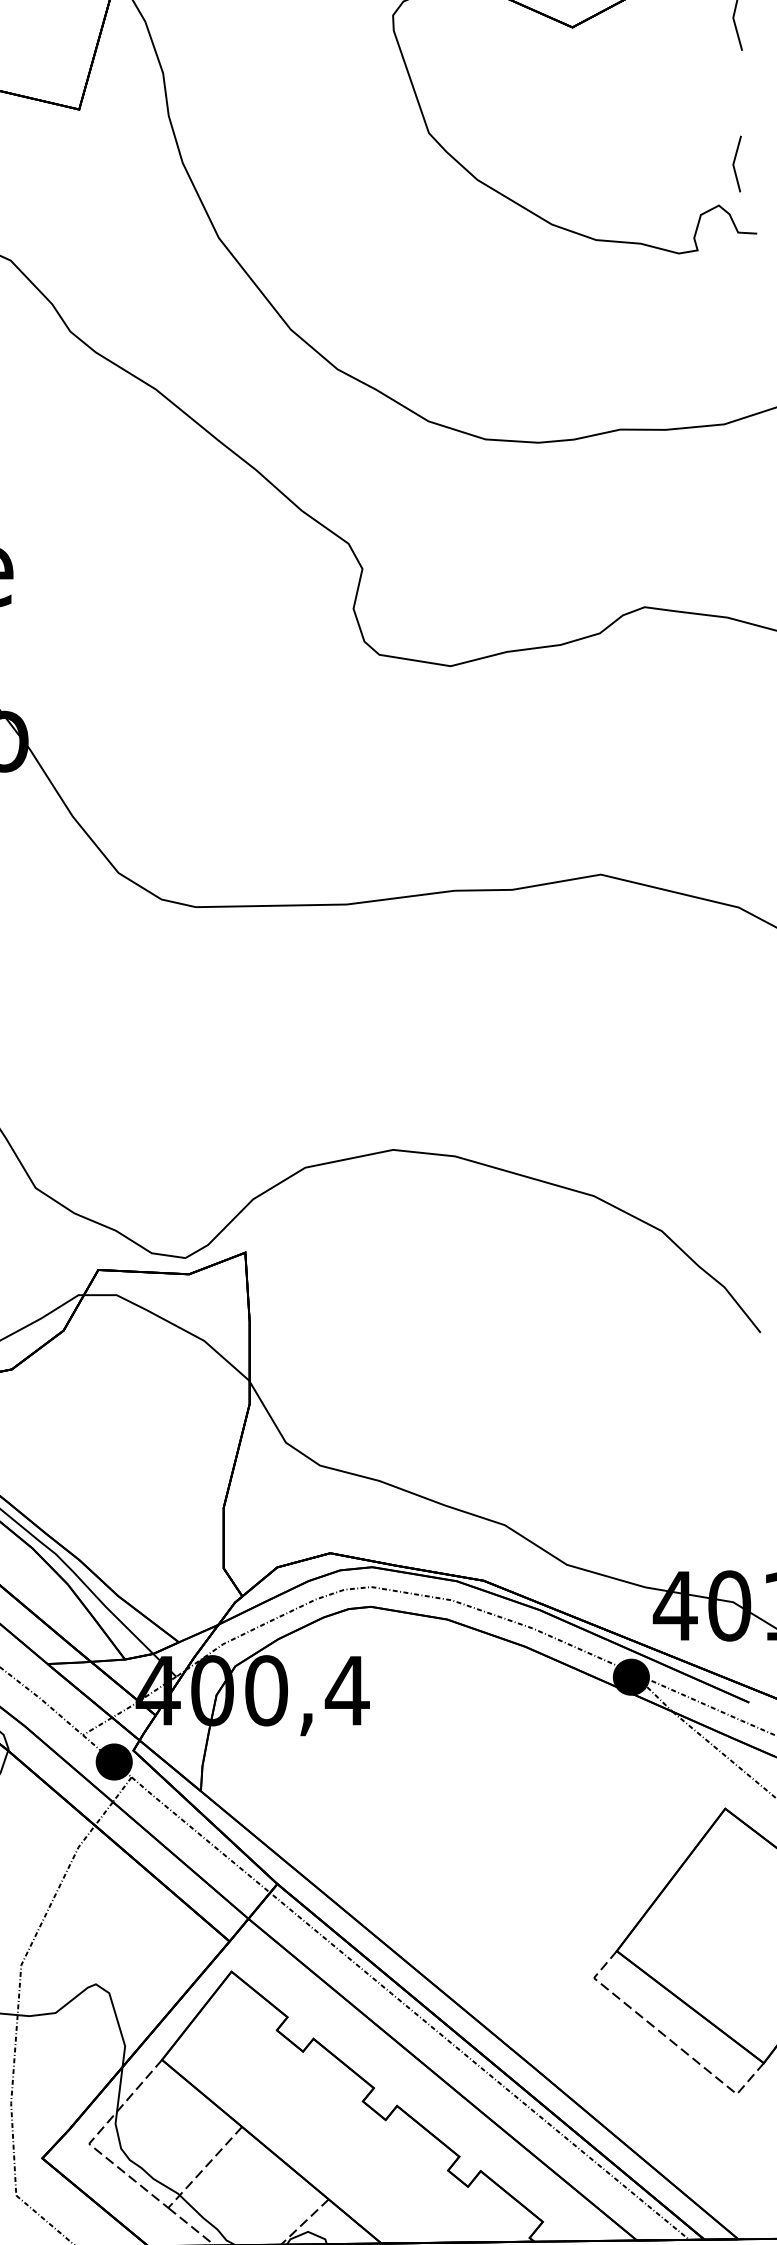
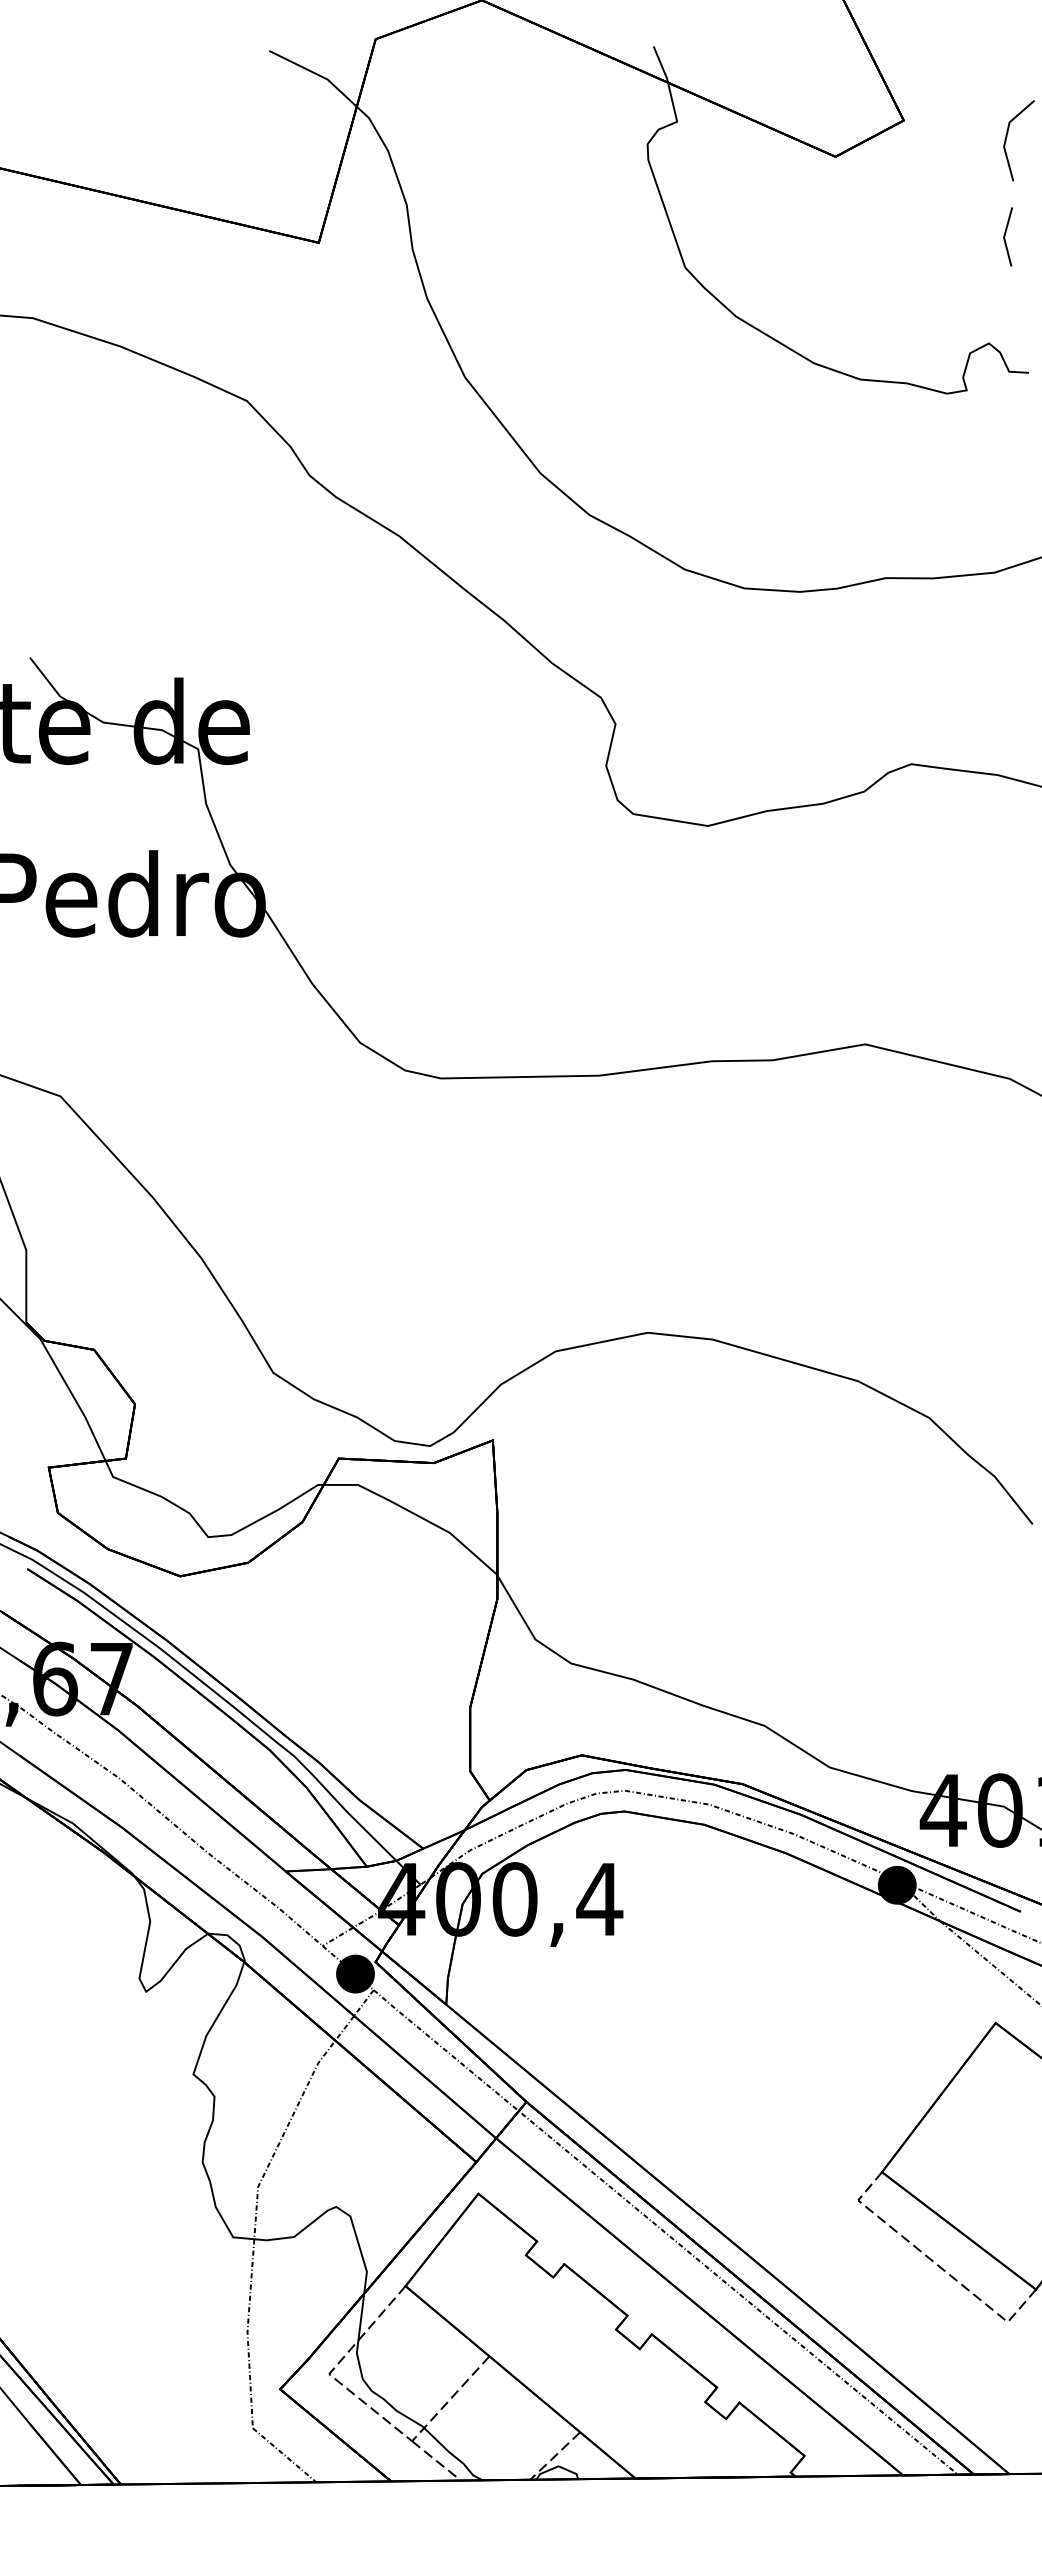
line: (734, 163) -> (1005, 236), moved

